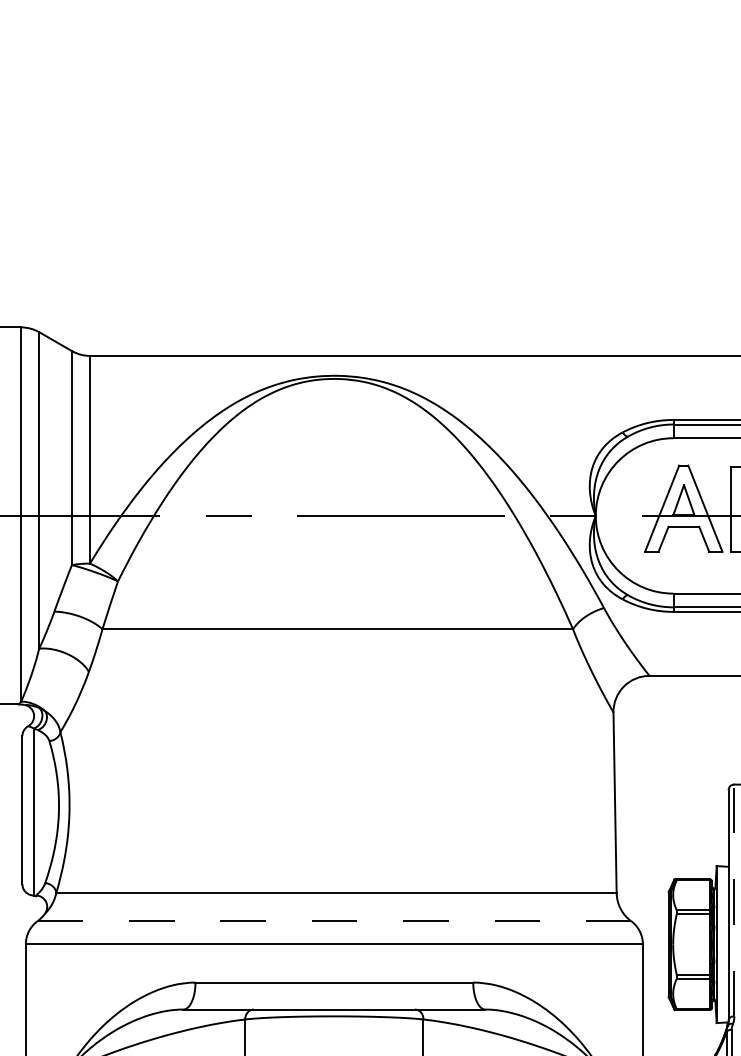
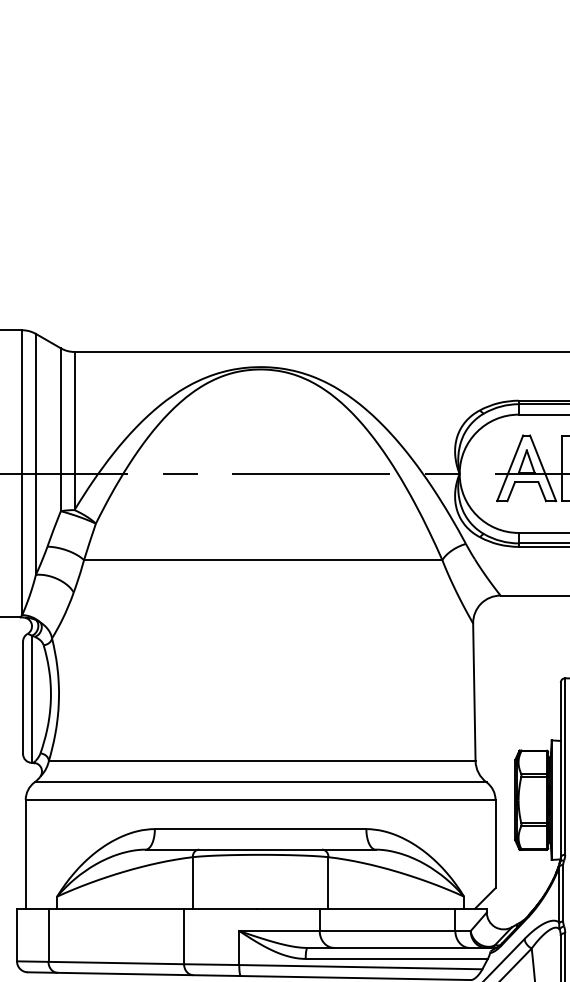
line: (734, 900) -> (565, 766), dashed -> solid
line: (335, 921) -> (261, 782), dashed -> solid

